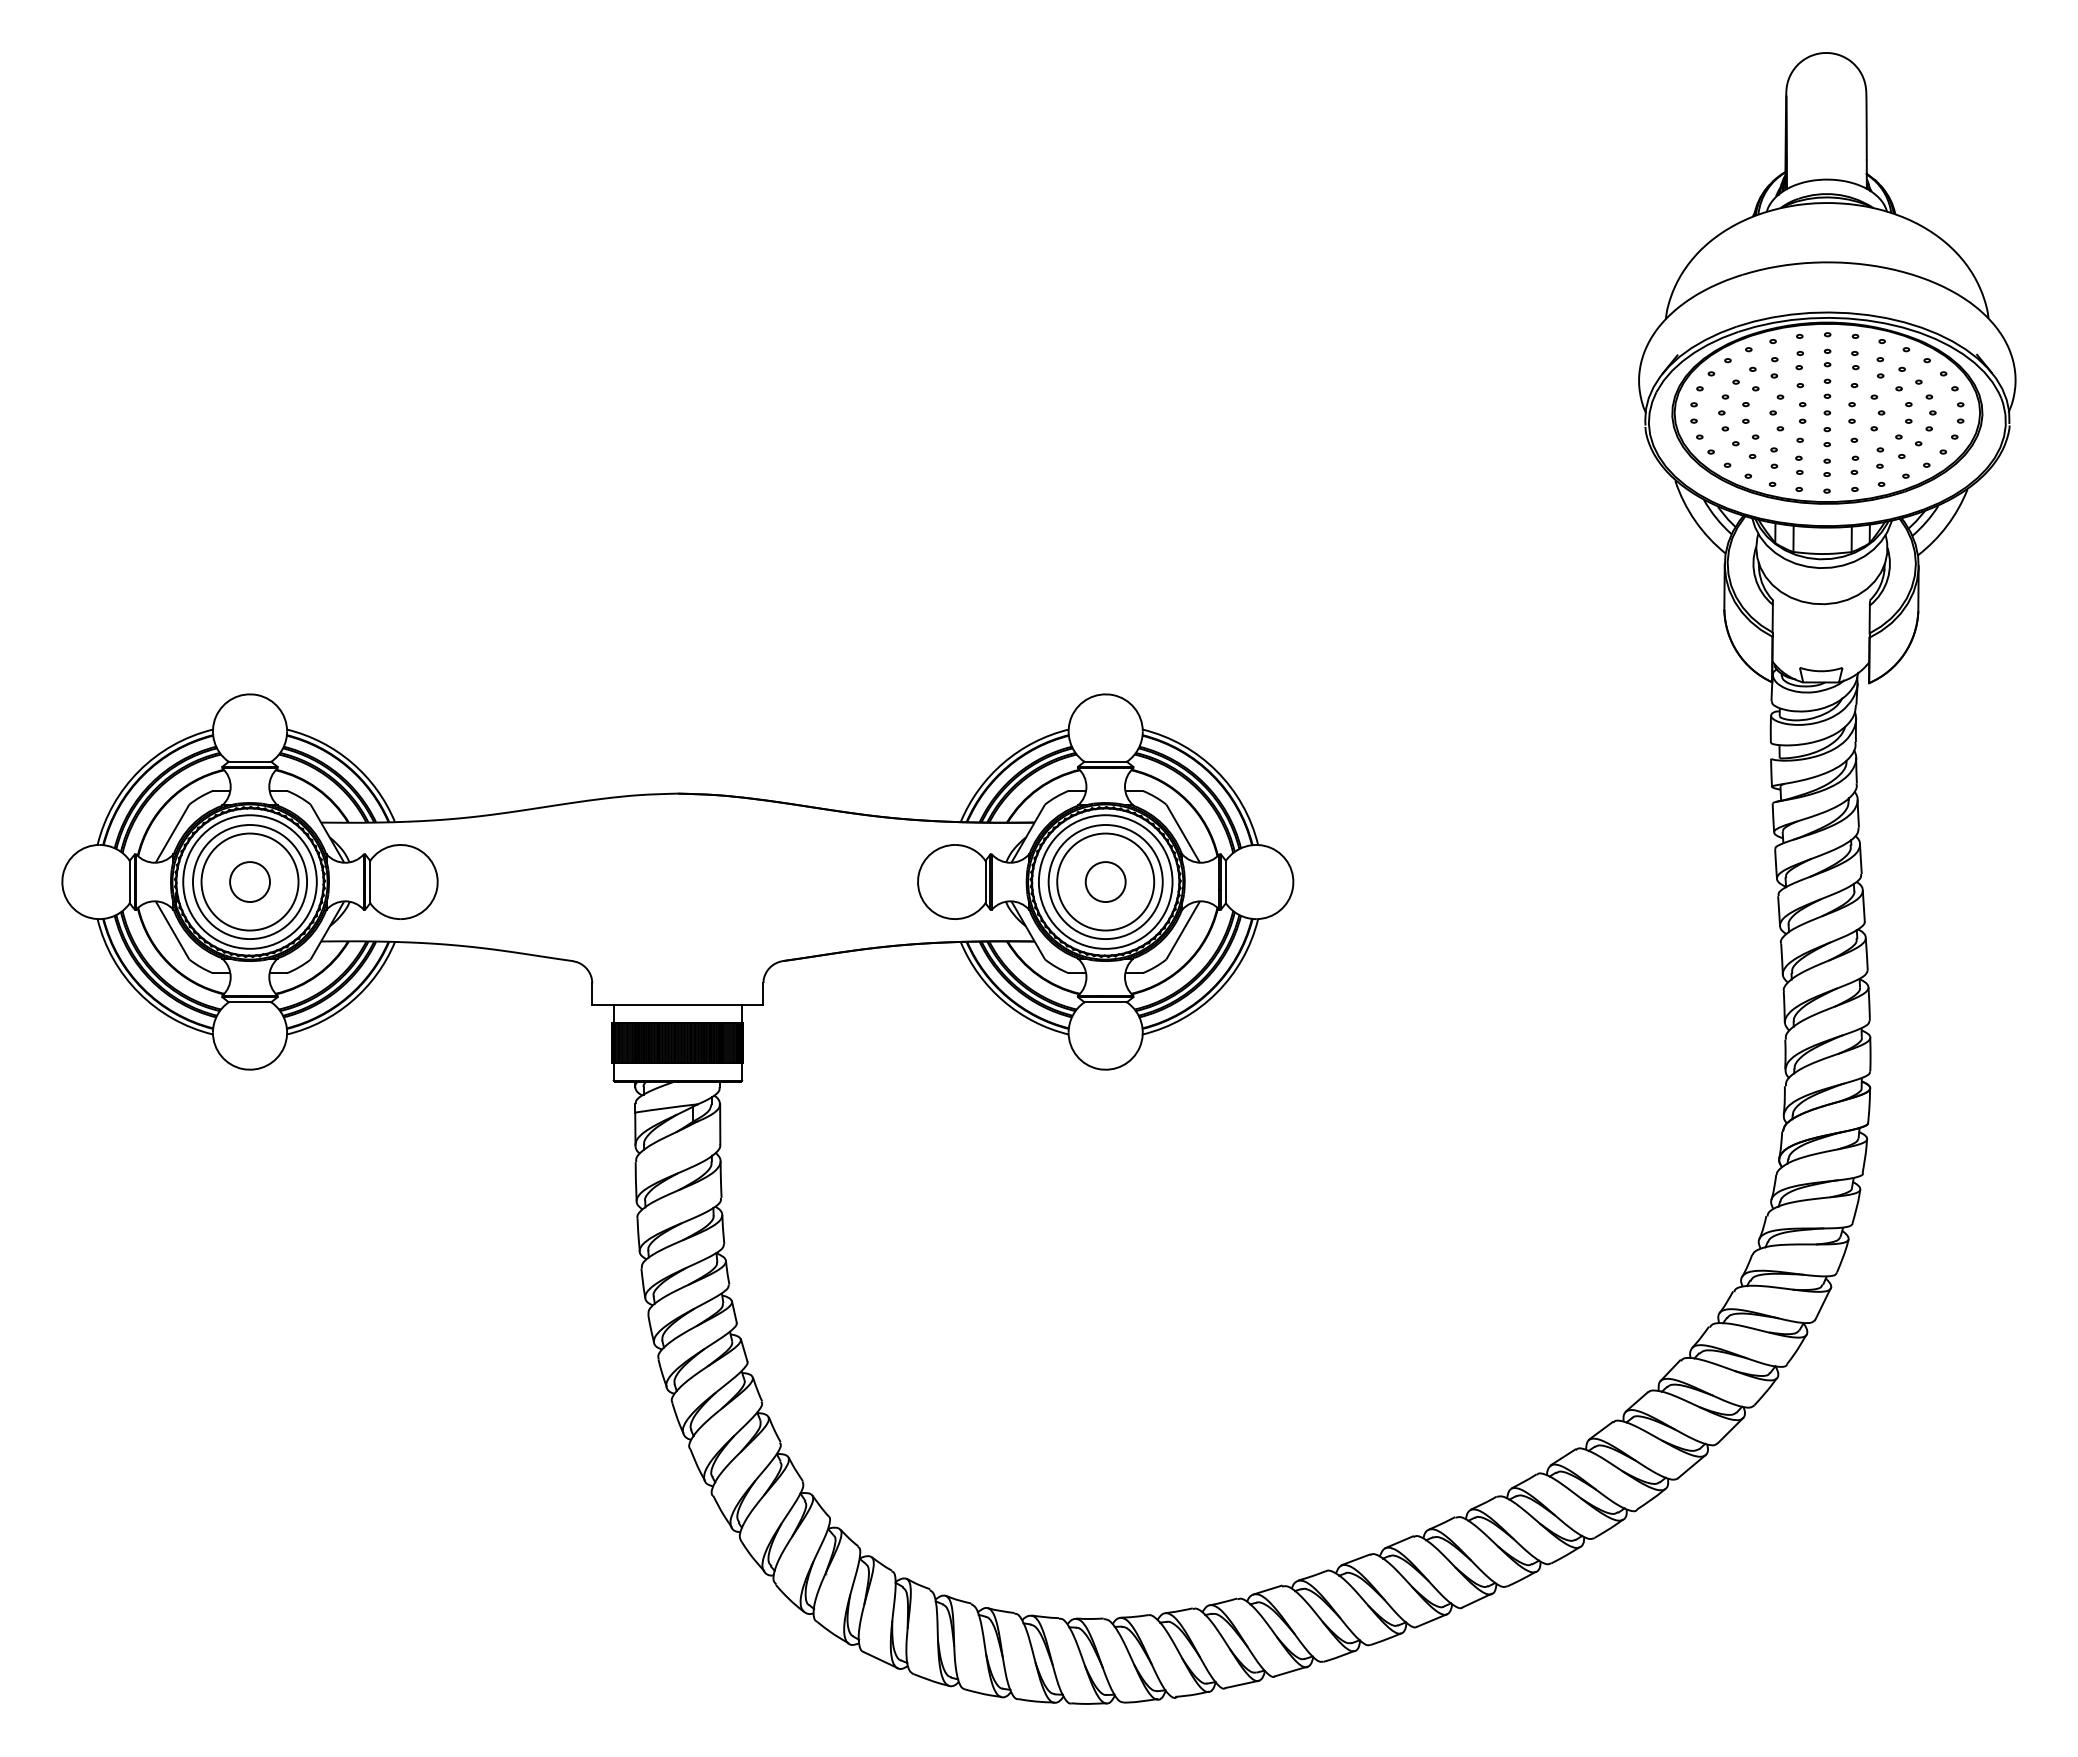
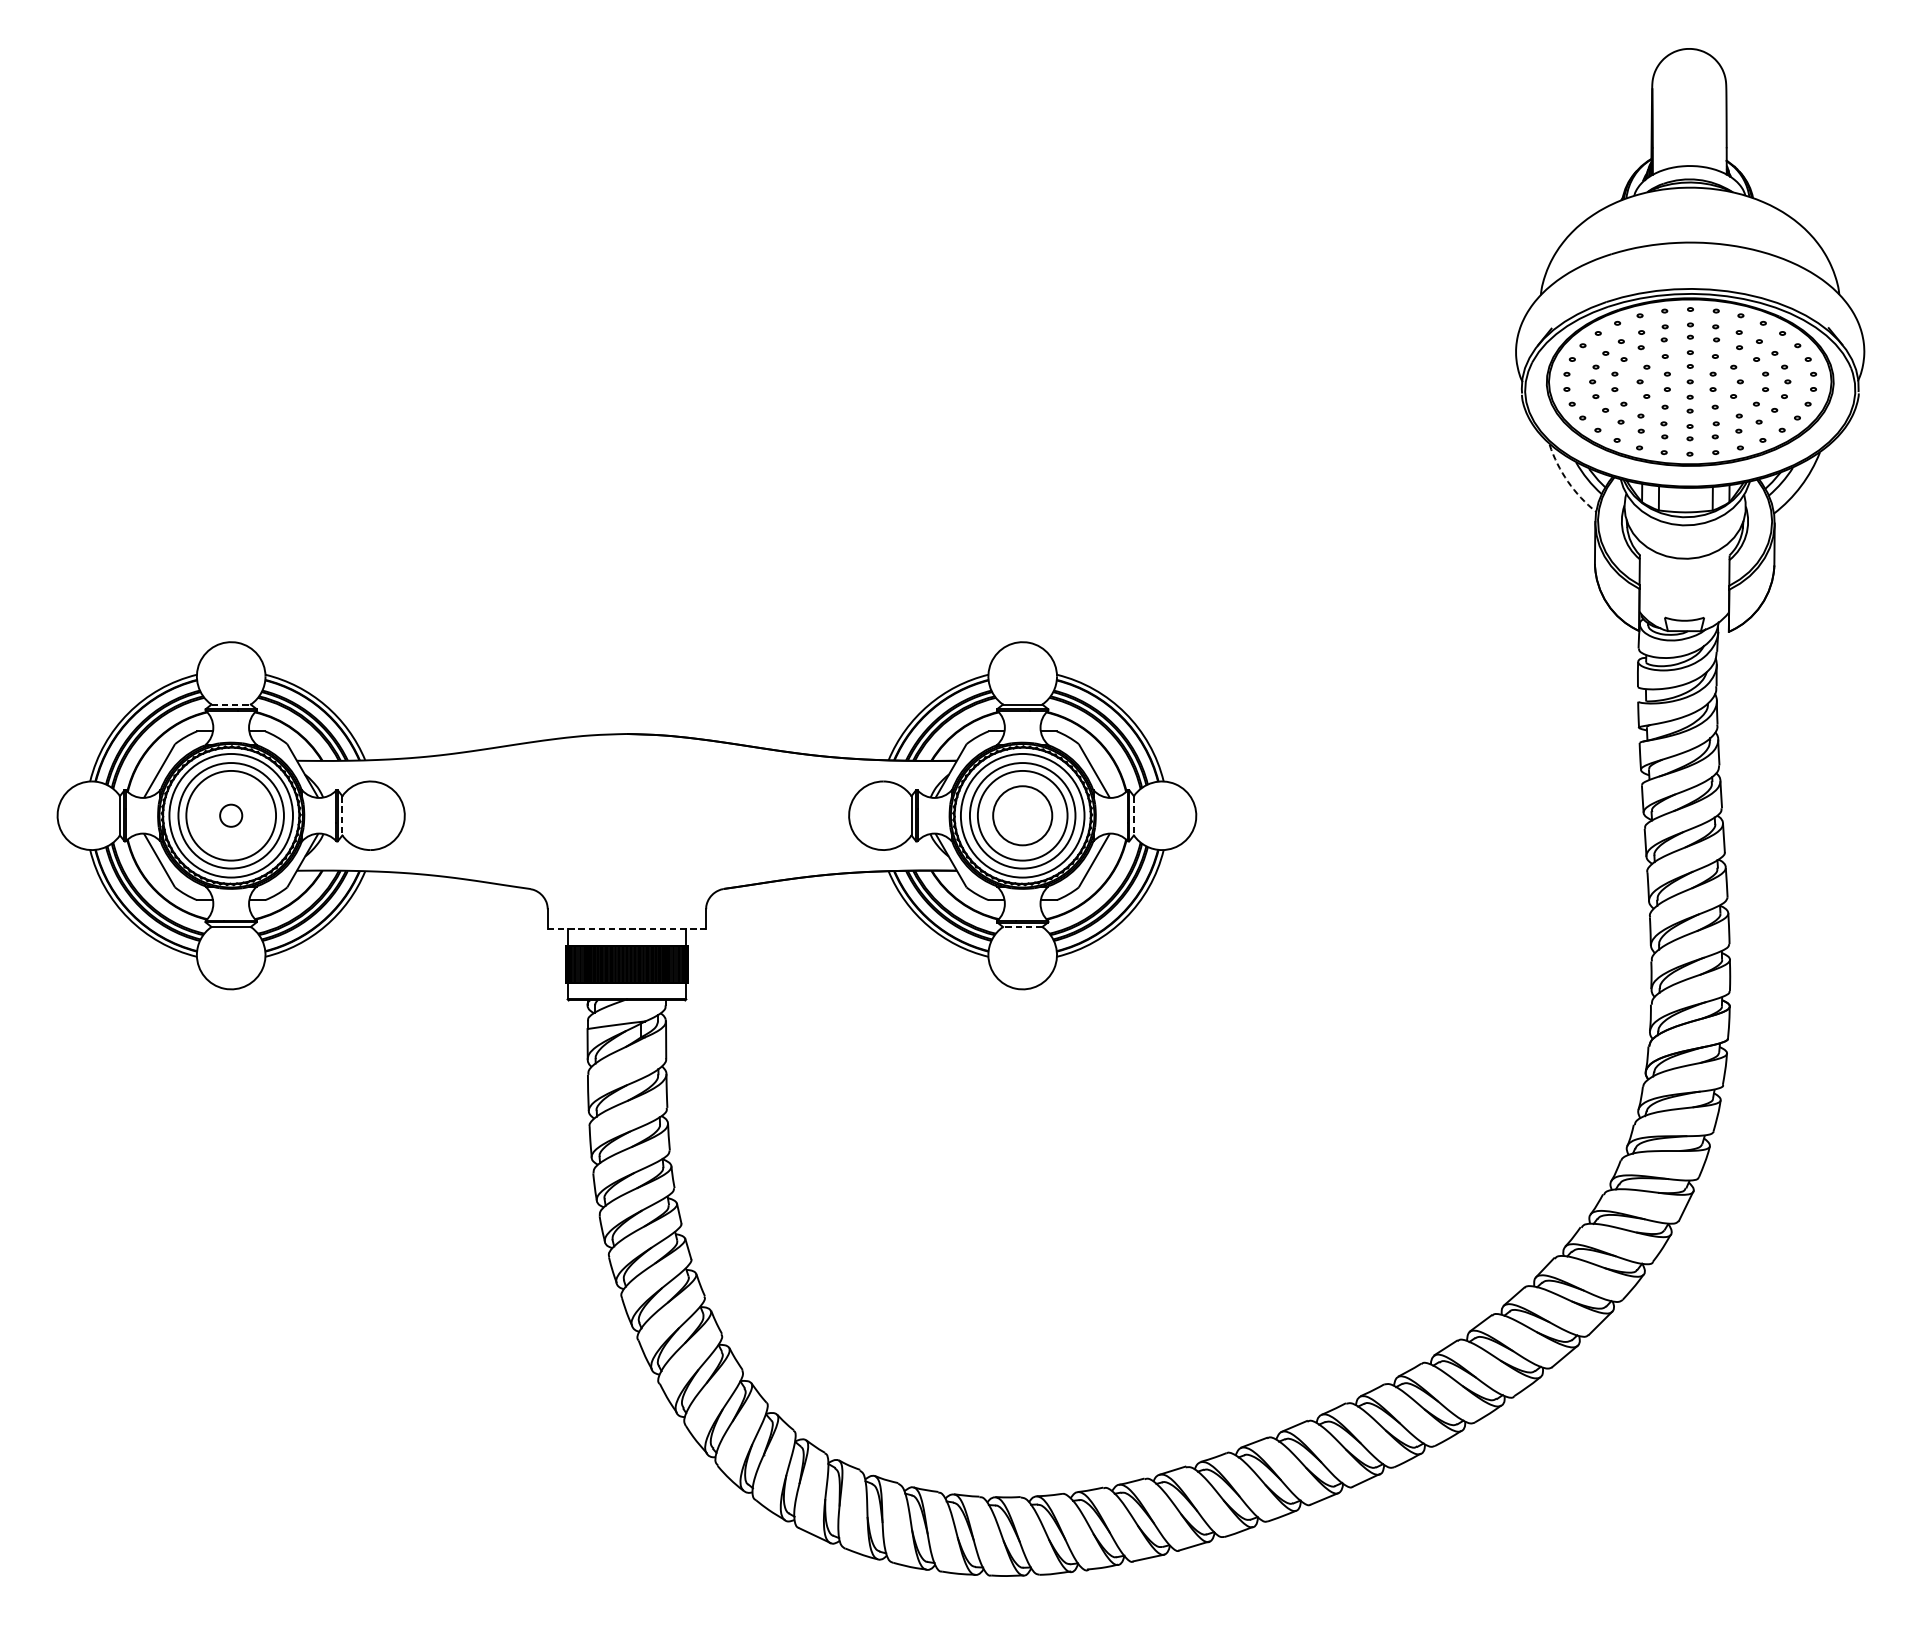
arc: (1695, 520) -> (1568, 481), solid -> dashed
line: (250, 761) -> (231, 704), solid -> dashed
circle: (249, 881) -> (230, 815), size x0.6
line: (370, 882) -> (342, 816), solid -> dashed
circle: (1105, 882) -> (1022, 816), size x1.6
line: (1225, 882) -> (1133, 816), solid -> dashed
line: (1105, 1002) -> (1022, 927), solid -> dashed
line: (677, 1004) -> (626, 929), solid -> dashed

